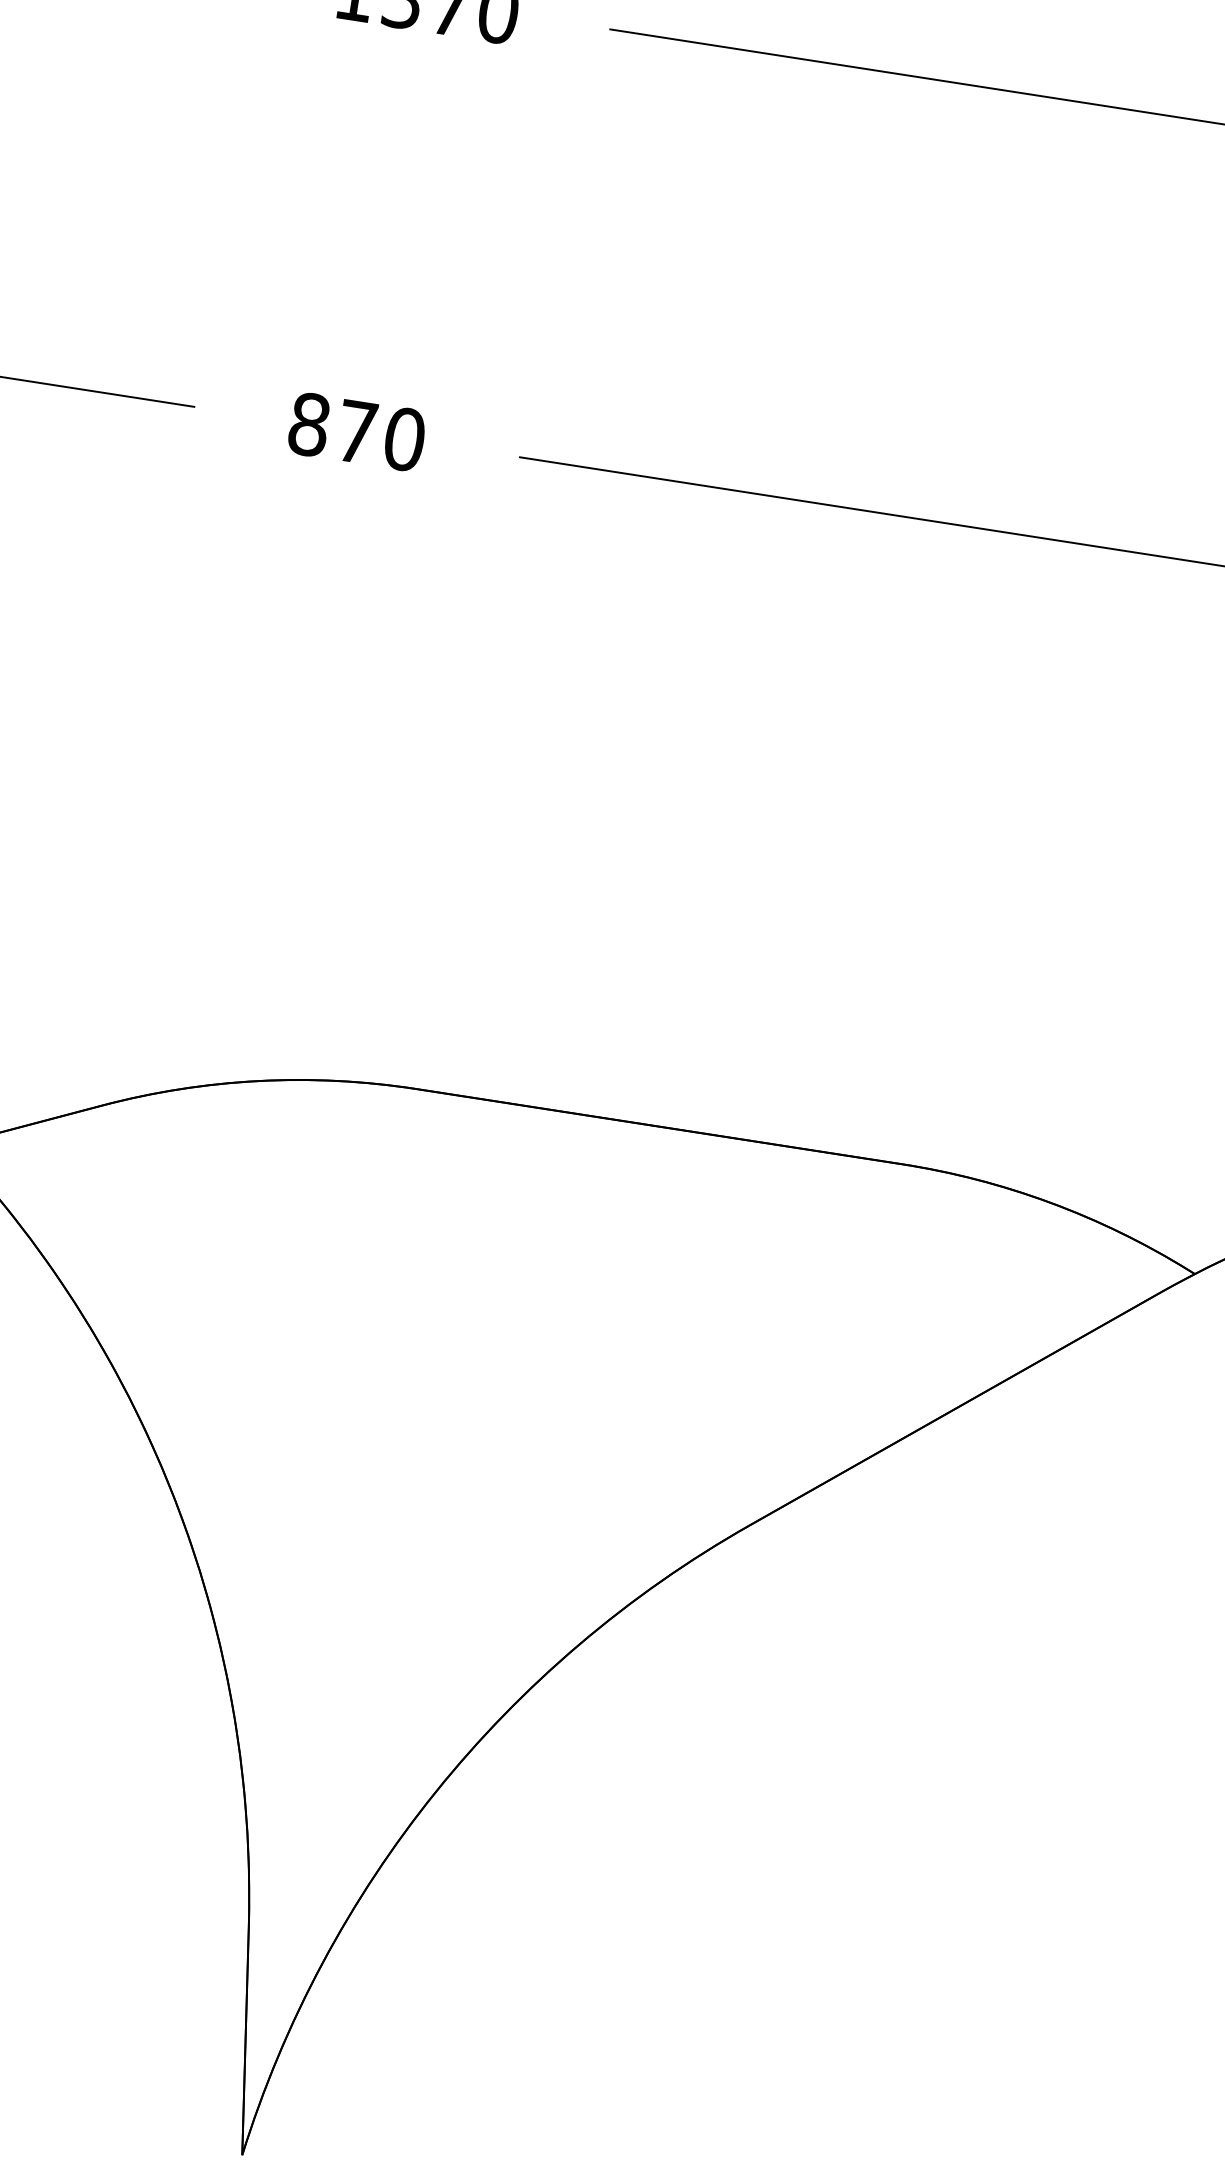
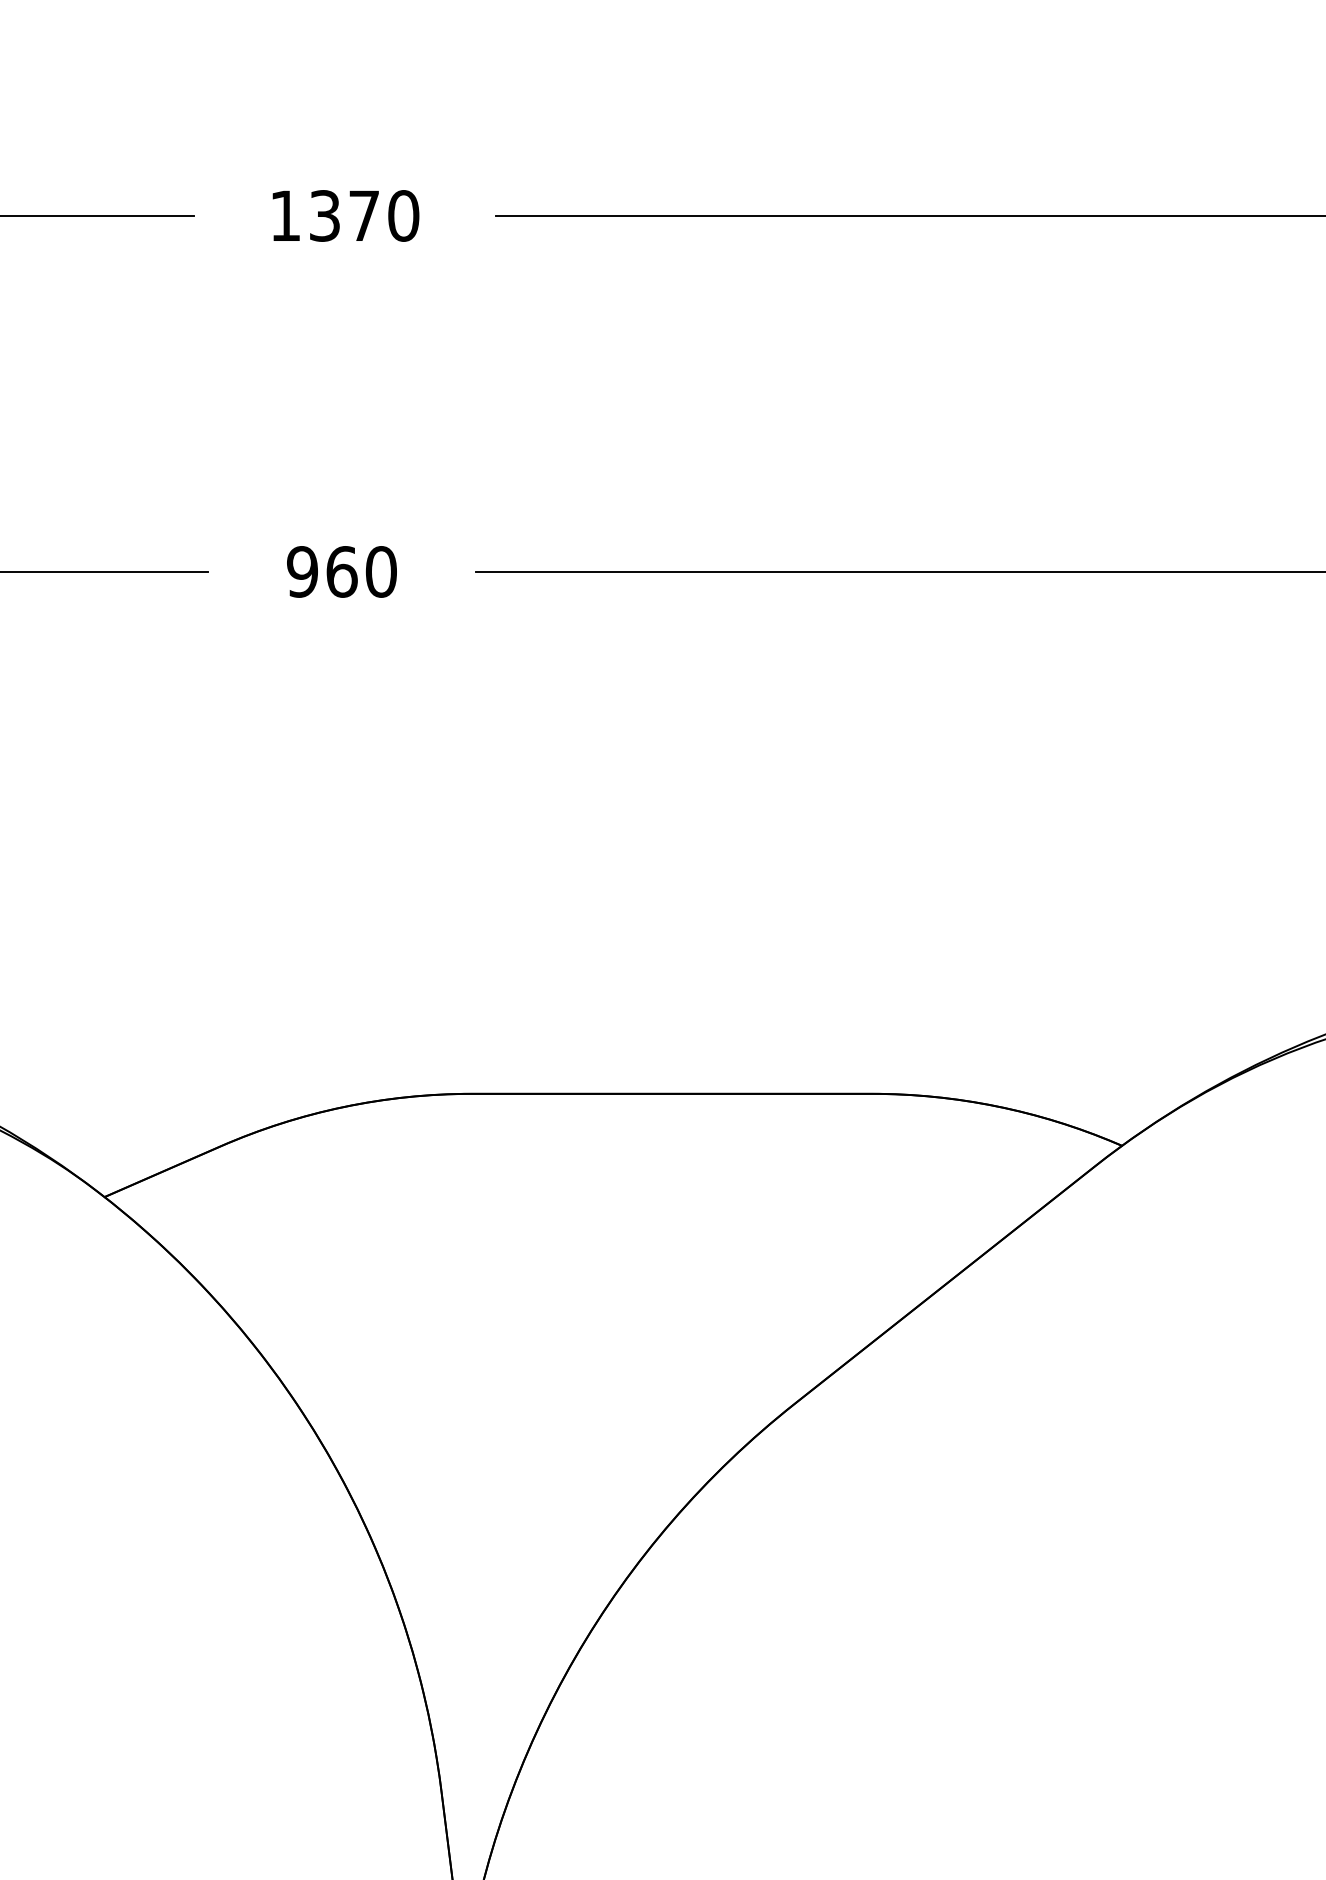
text: (333, 427) -> (322, 571), 870 -> 960

